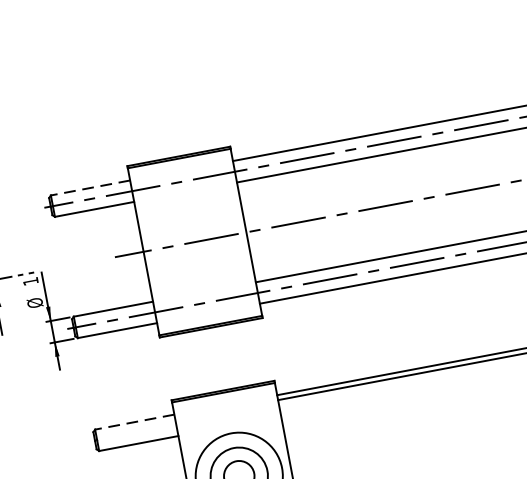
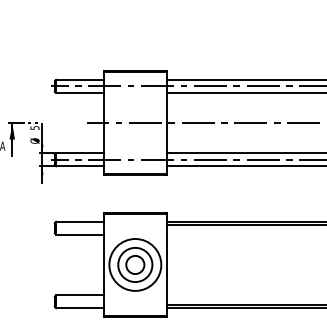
line: (89, 187) -> (79, 79), dashed -> solid
text: (30, 280) -> (34, 127), 1 -> 5
line: (133, 421) -> (79, 221), dashed -> solid

